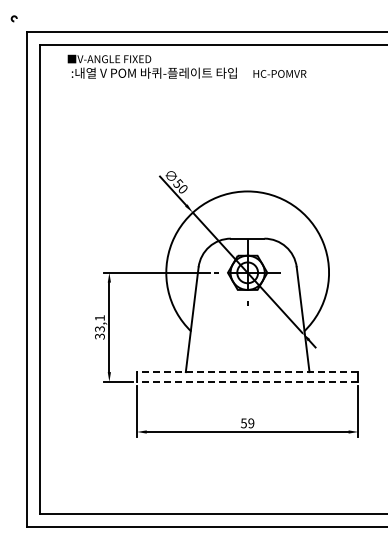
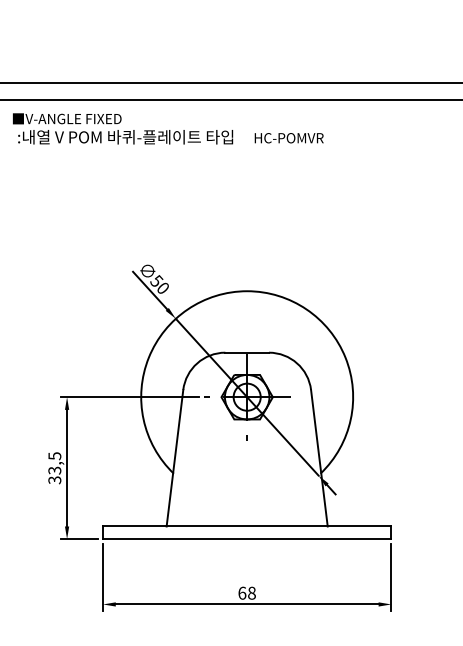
text: (99, 318) -> (54, 456), 33,1 -> 33,5
line: (247, 372) -> (246, 526), dashed -> solid
line: (247, 381) -> (246, 538), dashed -> solid
text: (247, 423) -> (246, 593), 59 -> 68

